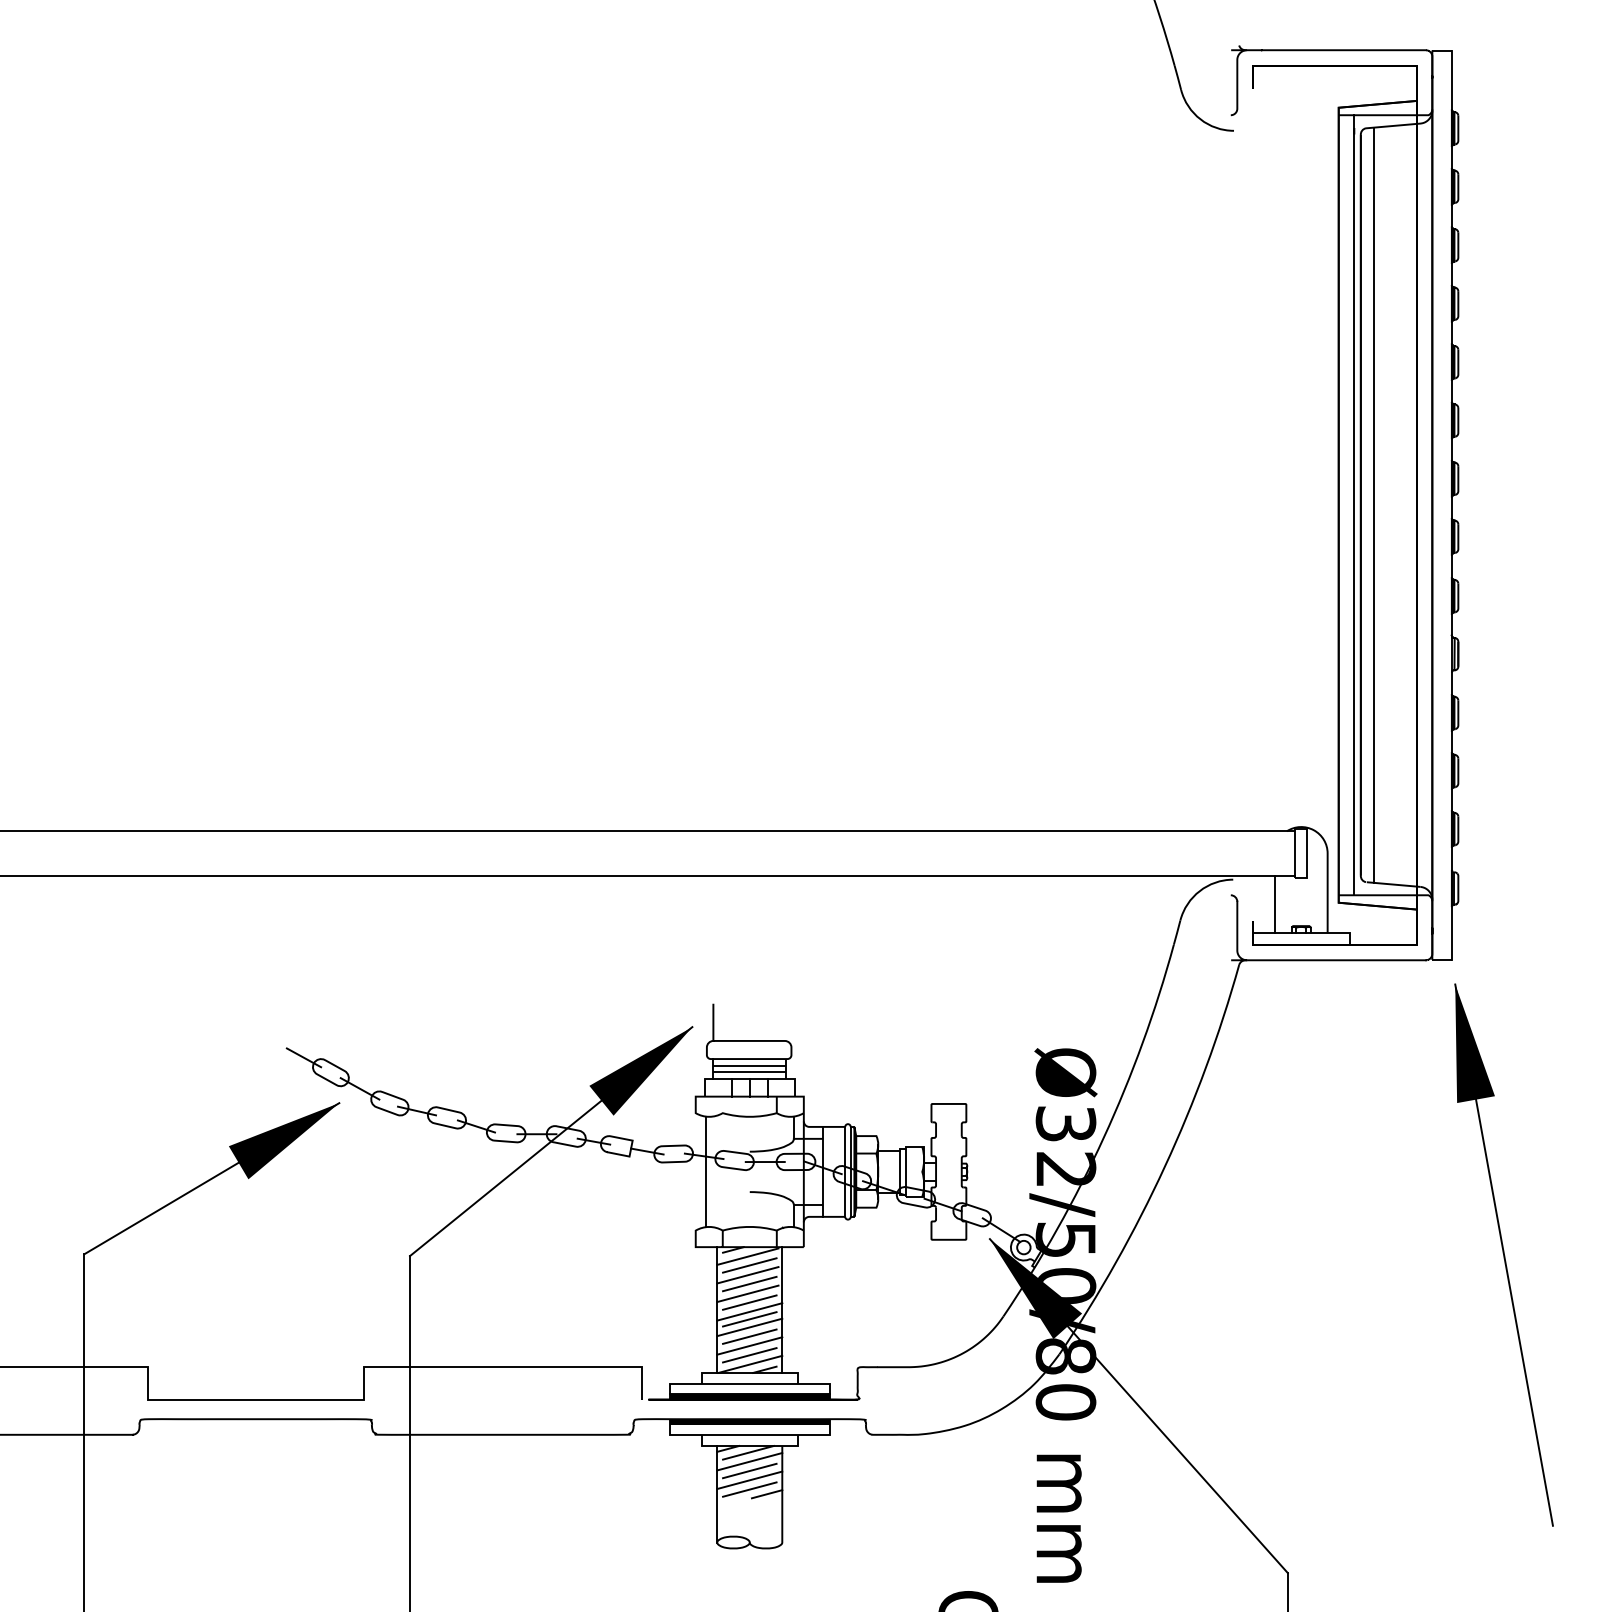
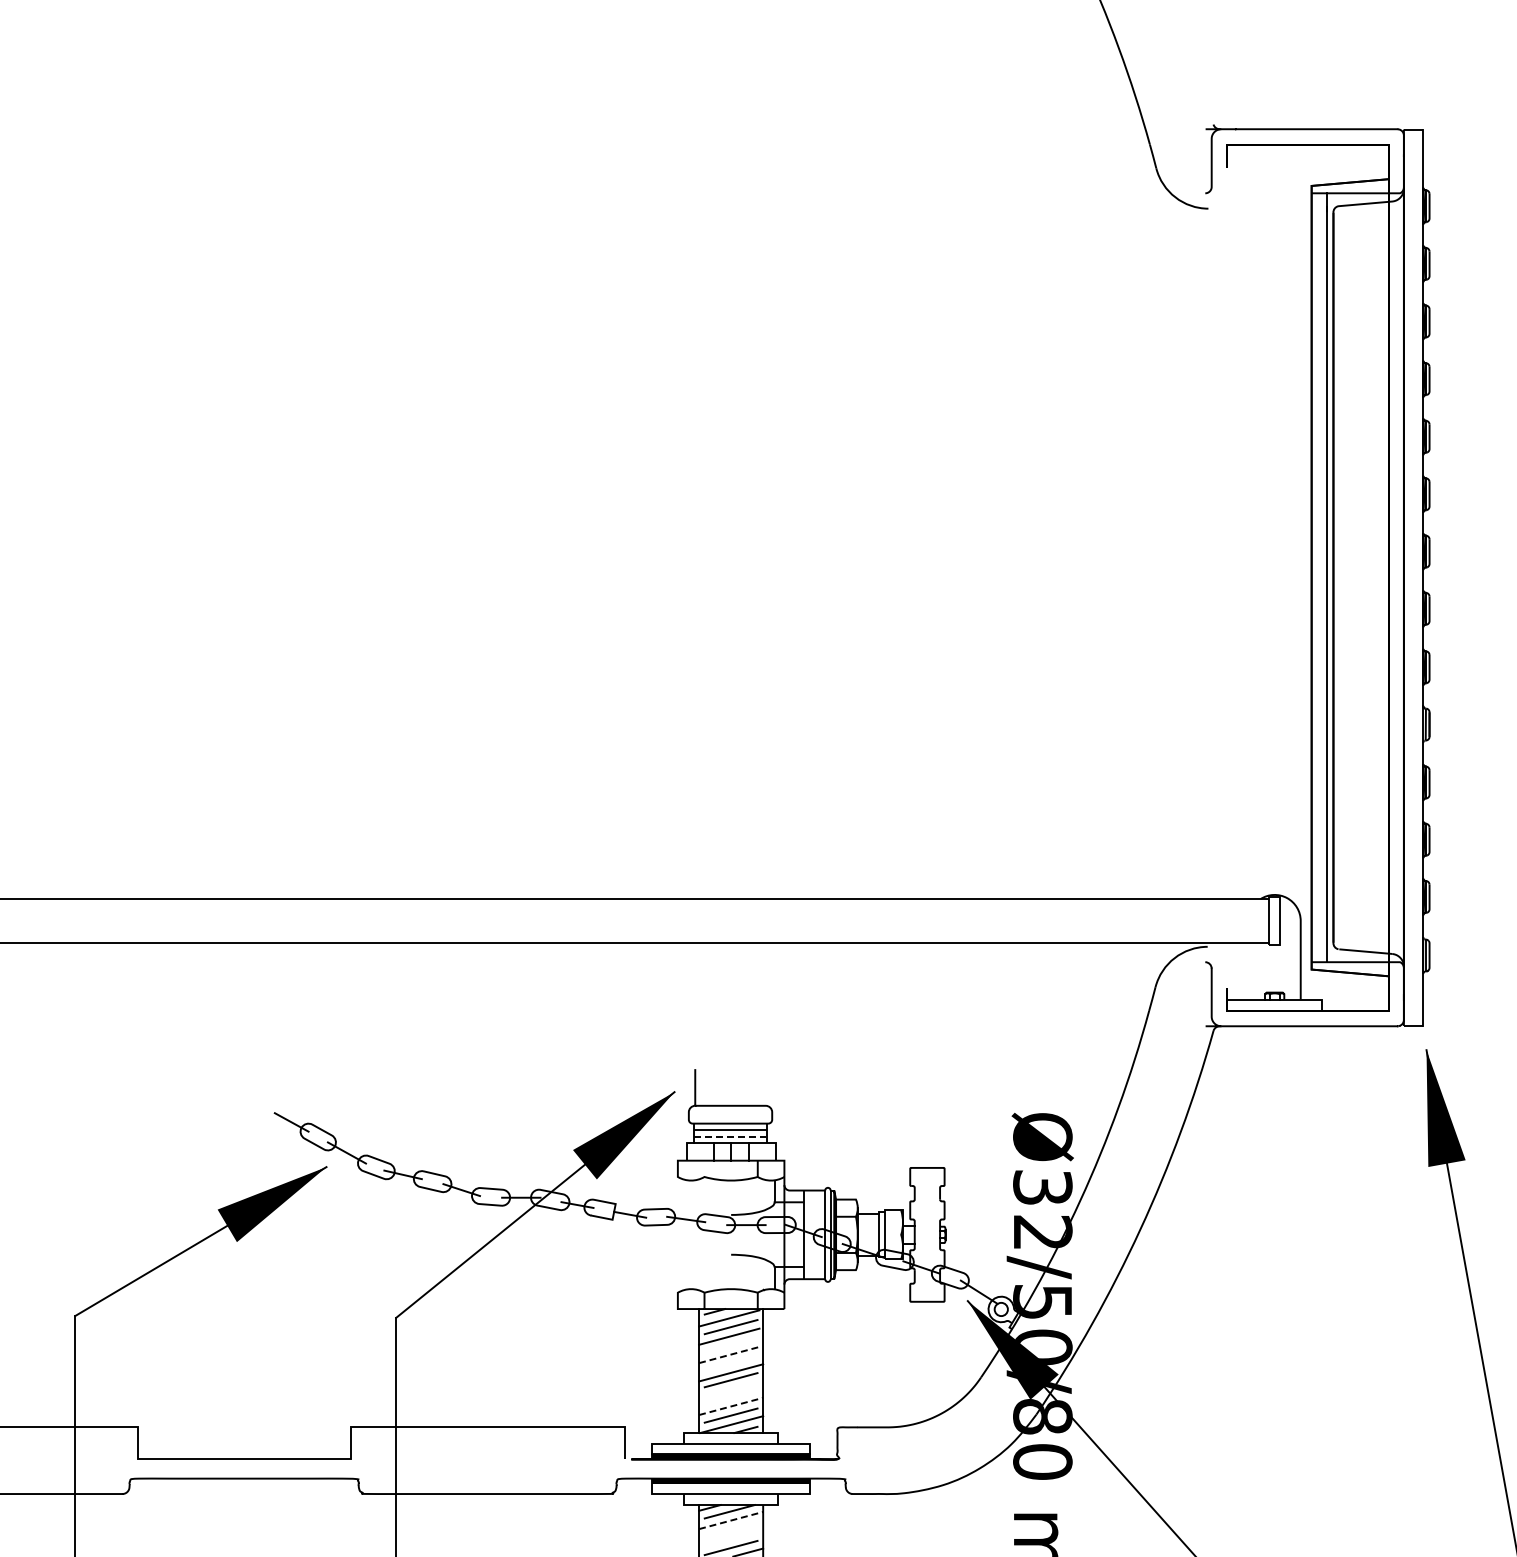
line: (1373, 504) -> (1345, 577), removed
line: (1274, 904) -> (1248, 971), removed
line: (749, 1072) -> (730, 1136), solid -> dashed
line: (705, 1171) -> (687, 1234), removed
line: (749, 1283) -> (730, 1344), removed
line: (747, 1293) -> (728, 1354), solid -> dashed
line: (749, 1302) -> (730, 1363), removed
line: (749, 1327) -> (730, 1388), removed
line: (749, 1336) -> (730, 1397), removed
line: (749, 1345) -> (730, 1405), solid -> dashed
line: (749, 1461) -> (730, 1520), solid -> dashed
line: (749, 1470) -> (730, 1529), removed
line: (749, 1480) -> (730, 1539), removed

